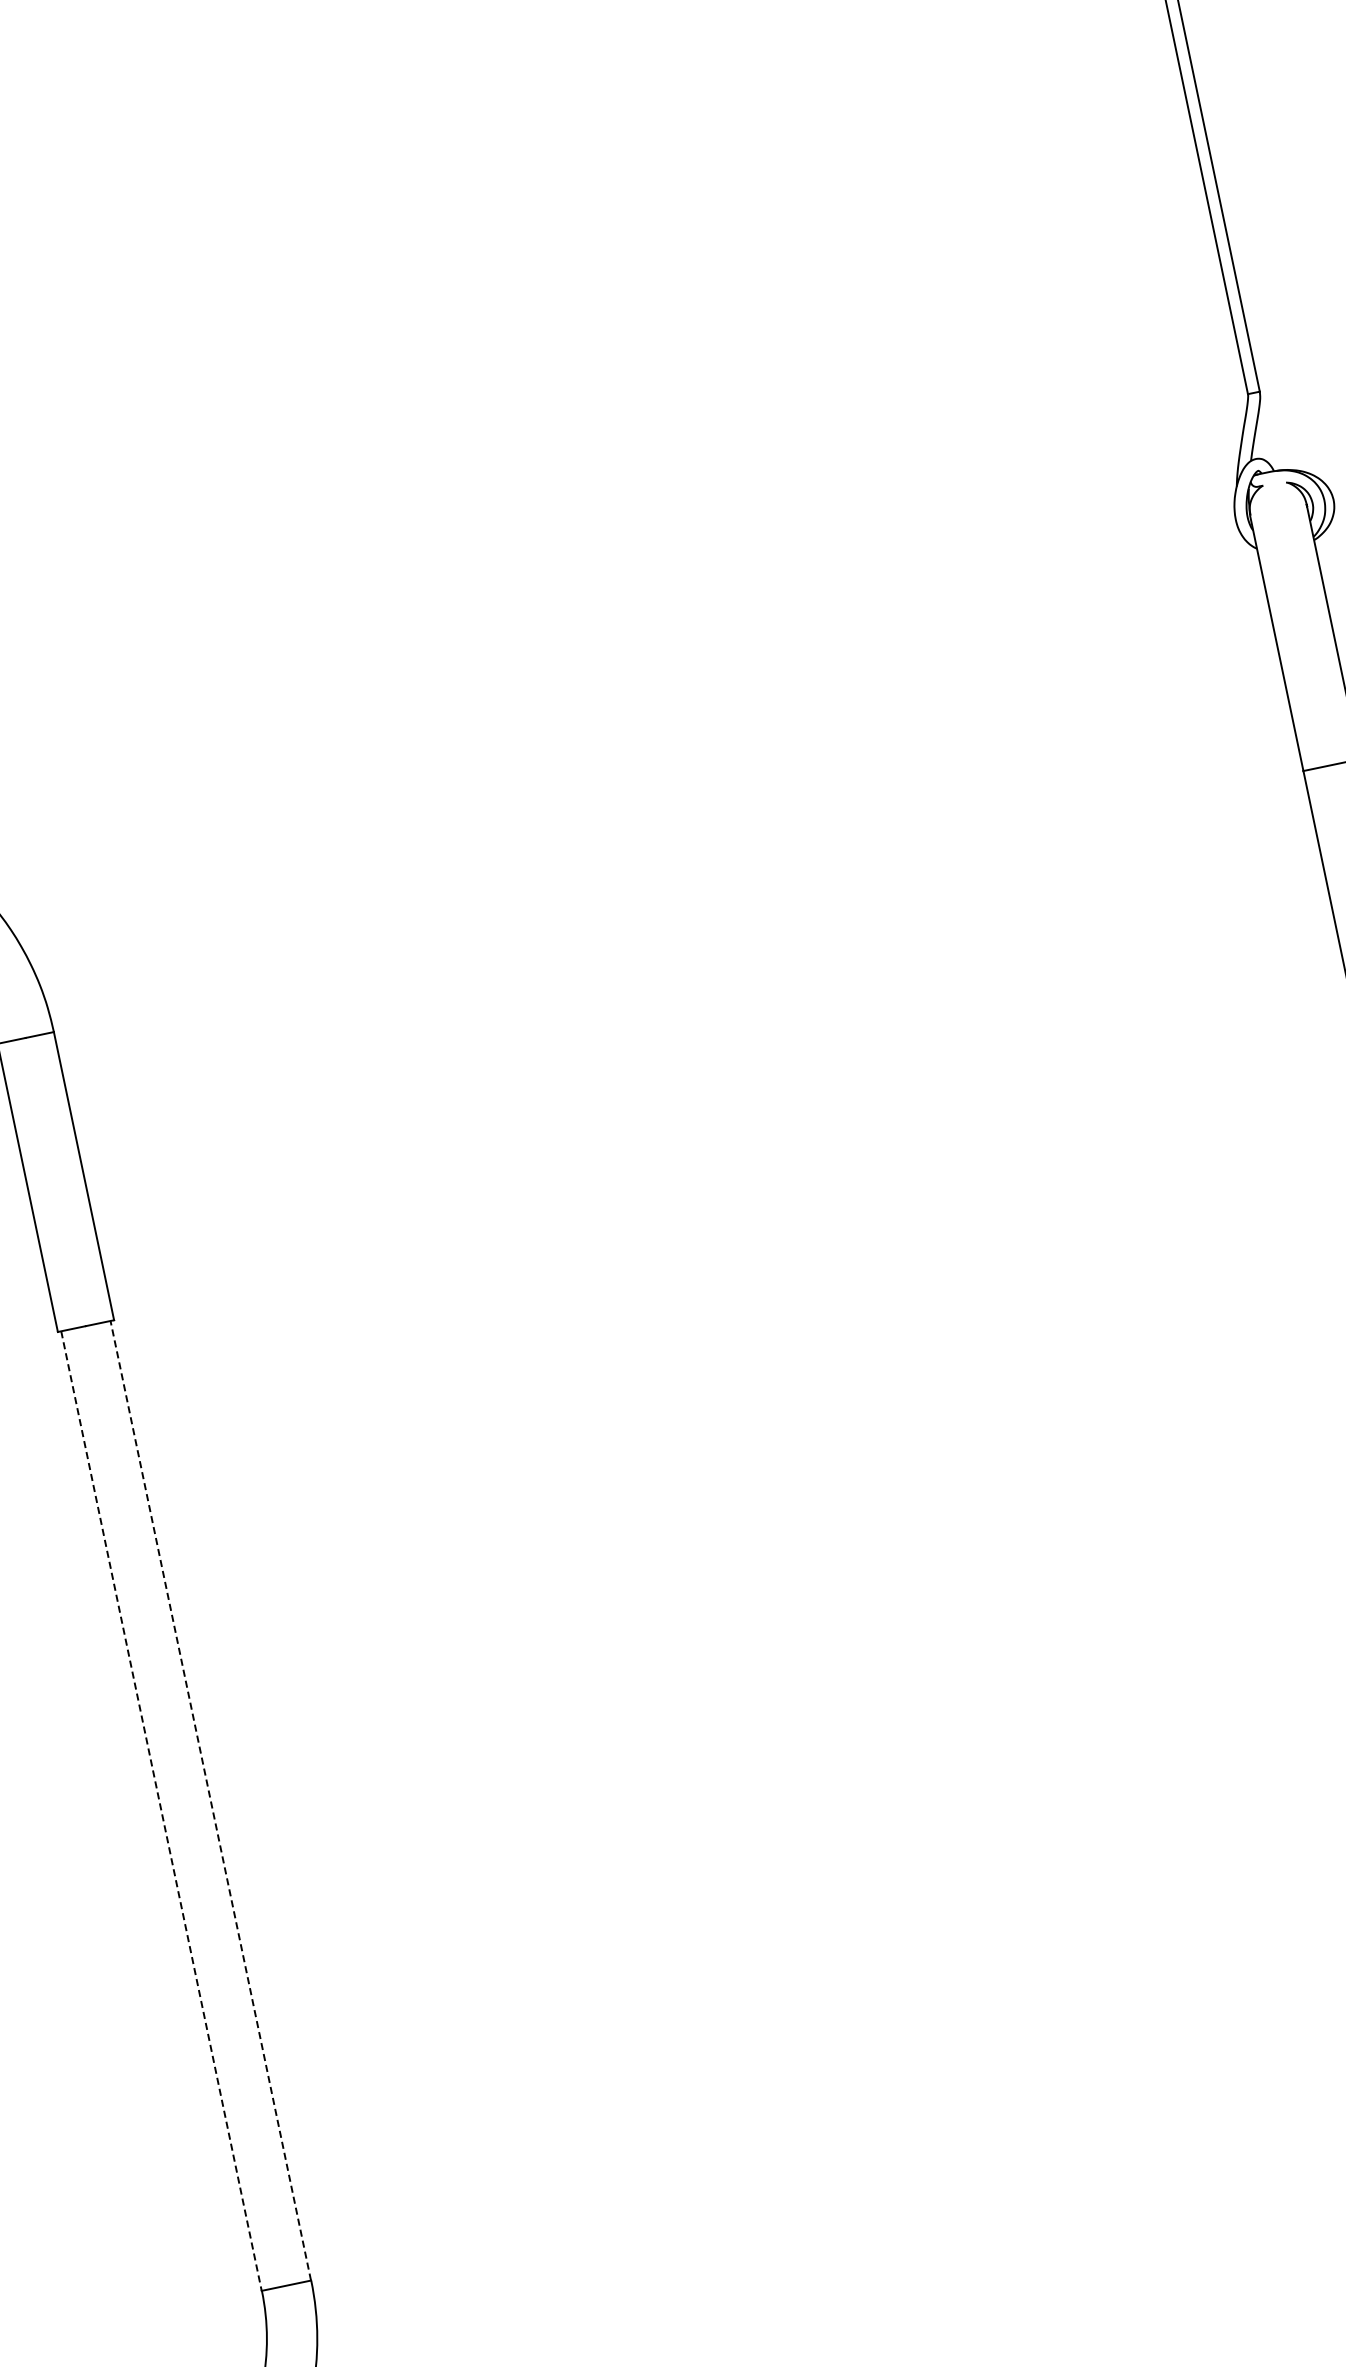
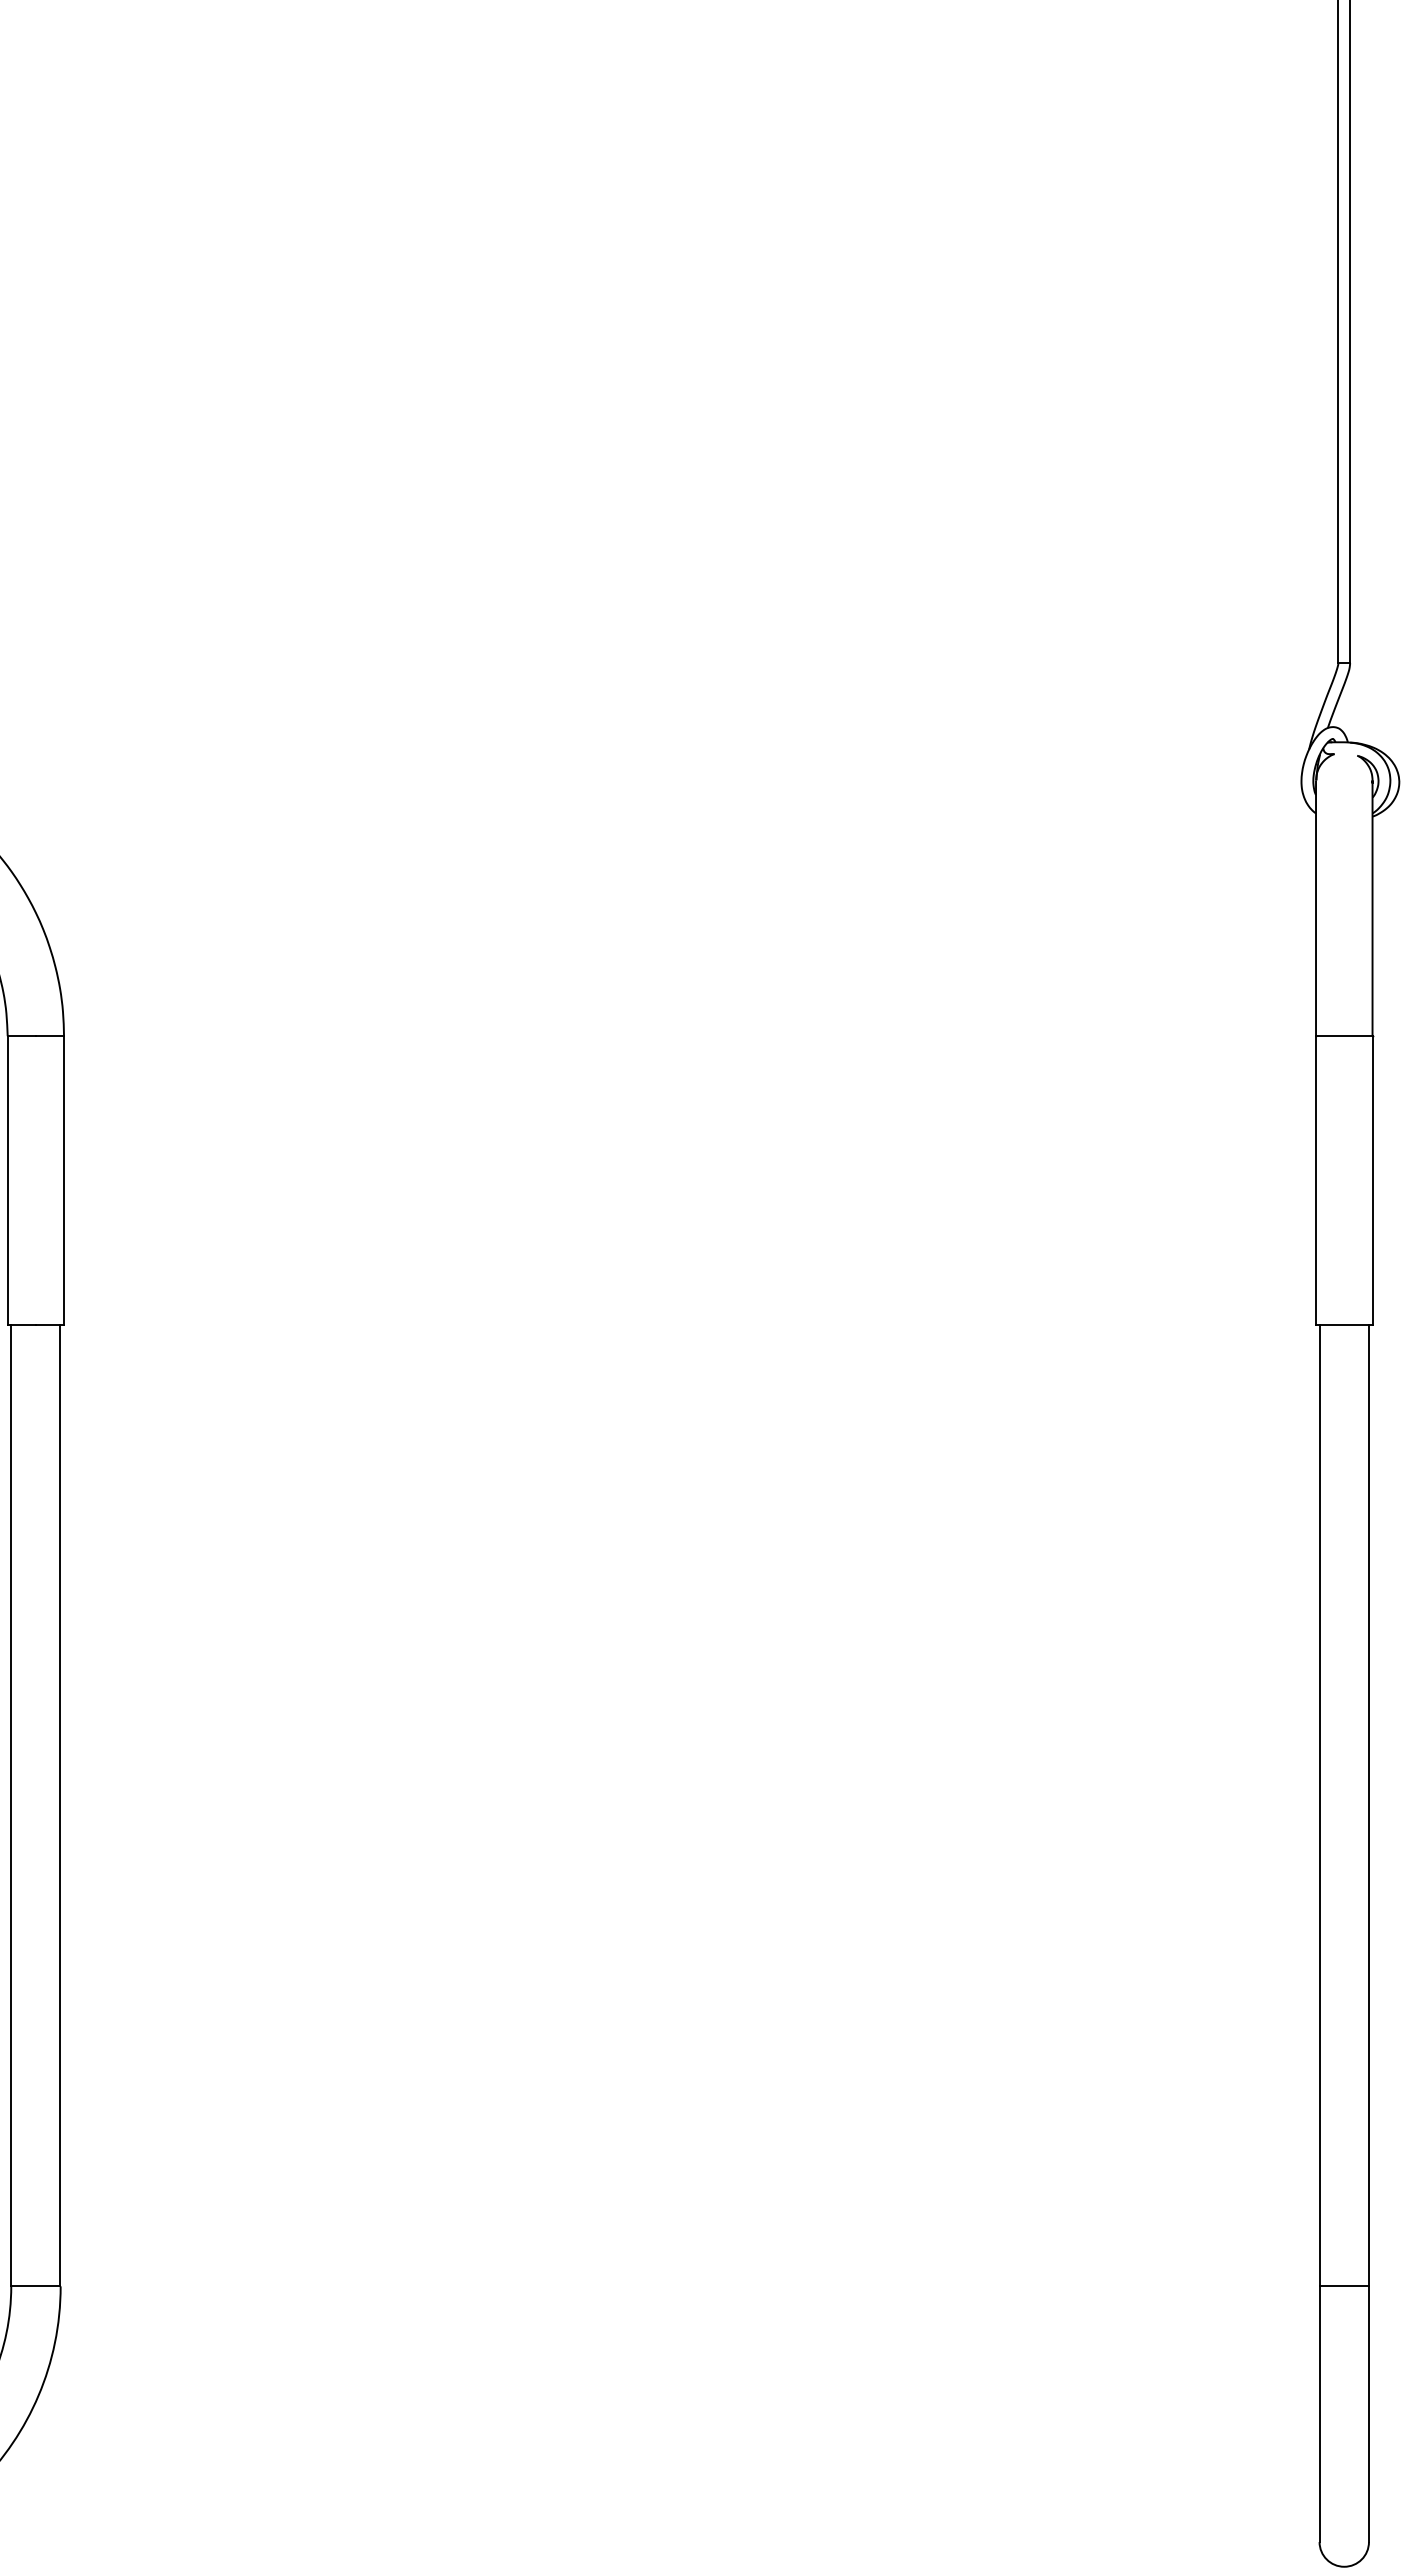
line: (210, 1800) -> (60, 1805), dashed -> solid
line: (161, 1810) -> (11, 1805), dashed -> solid

